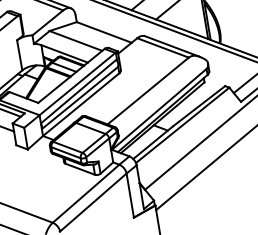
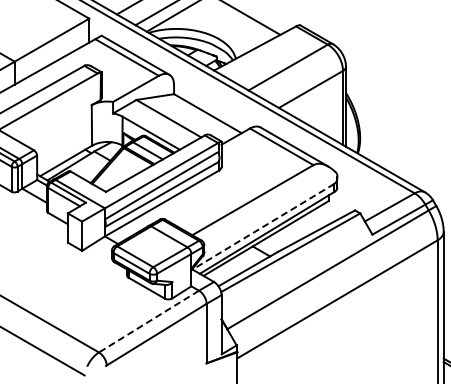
line: (159, 109) -> (263, 226), solid -> dashed
line: (86, 193) -> (149, 321), solid -> dashed

